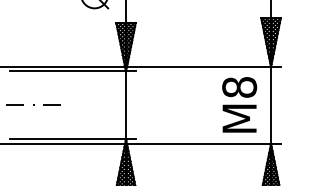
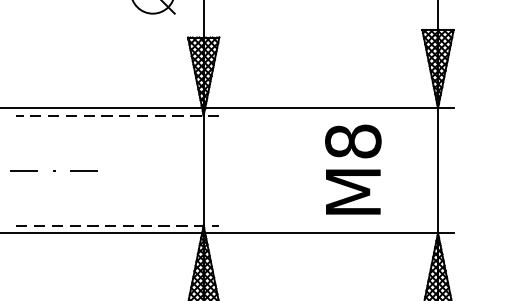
line: (72, 71) -> (117, 115), solid -> dashed
text: (239, 104) -> (353, 169), moved
line: (72, 139) -> (117, 225), solid -> dashed

